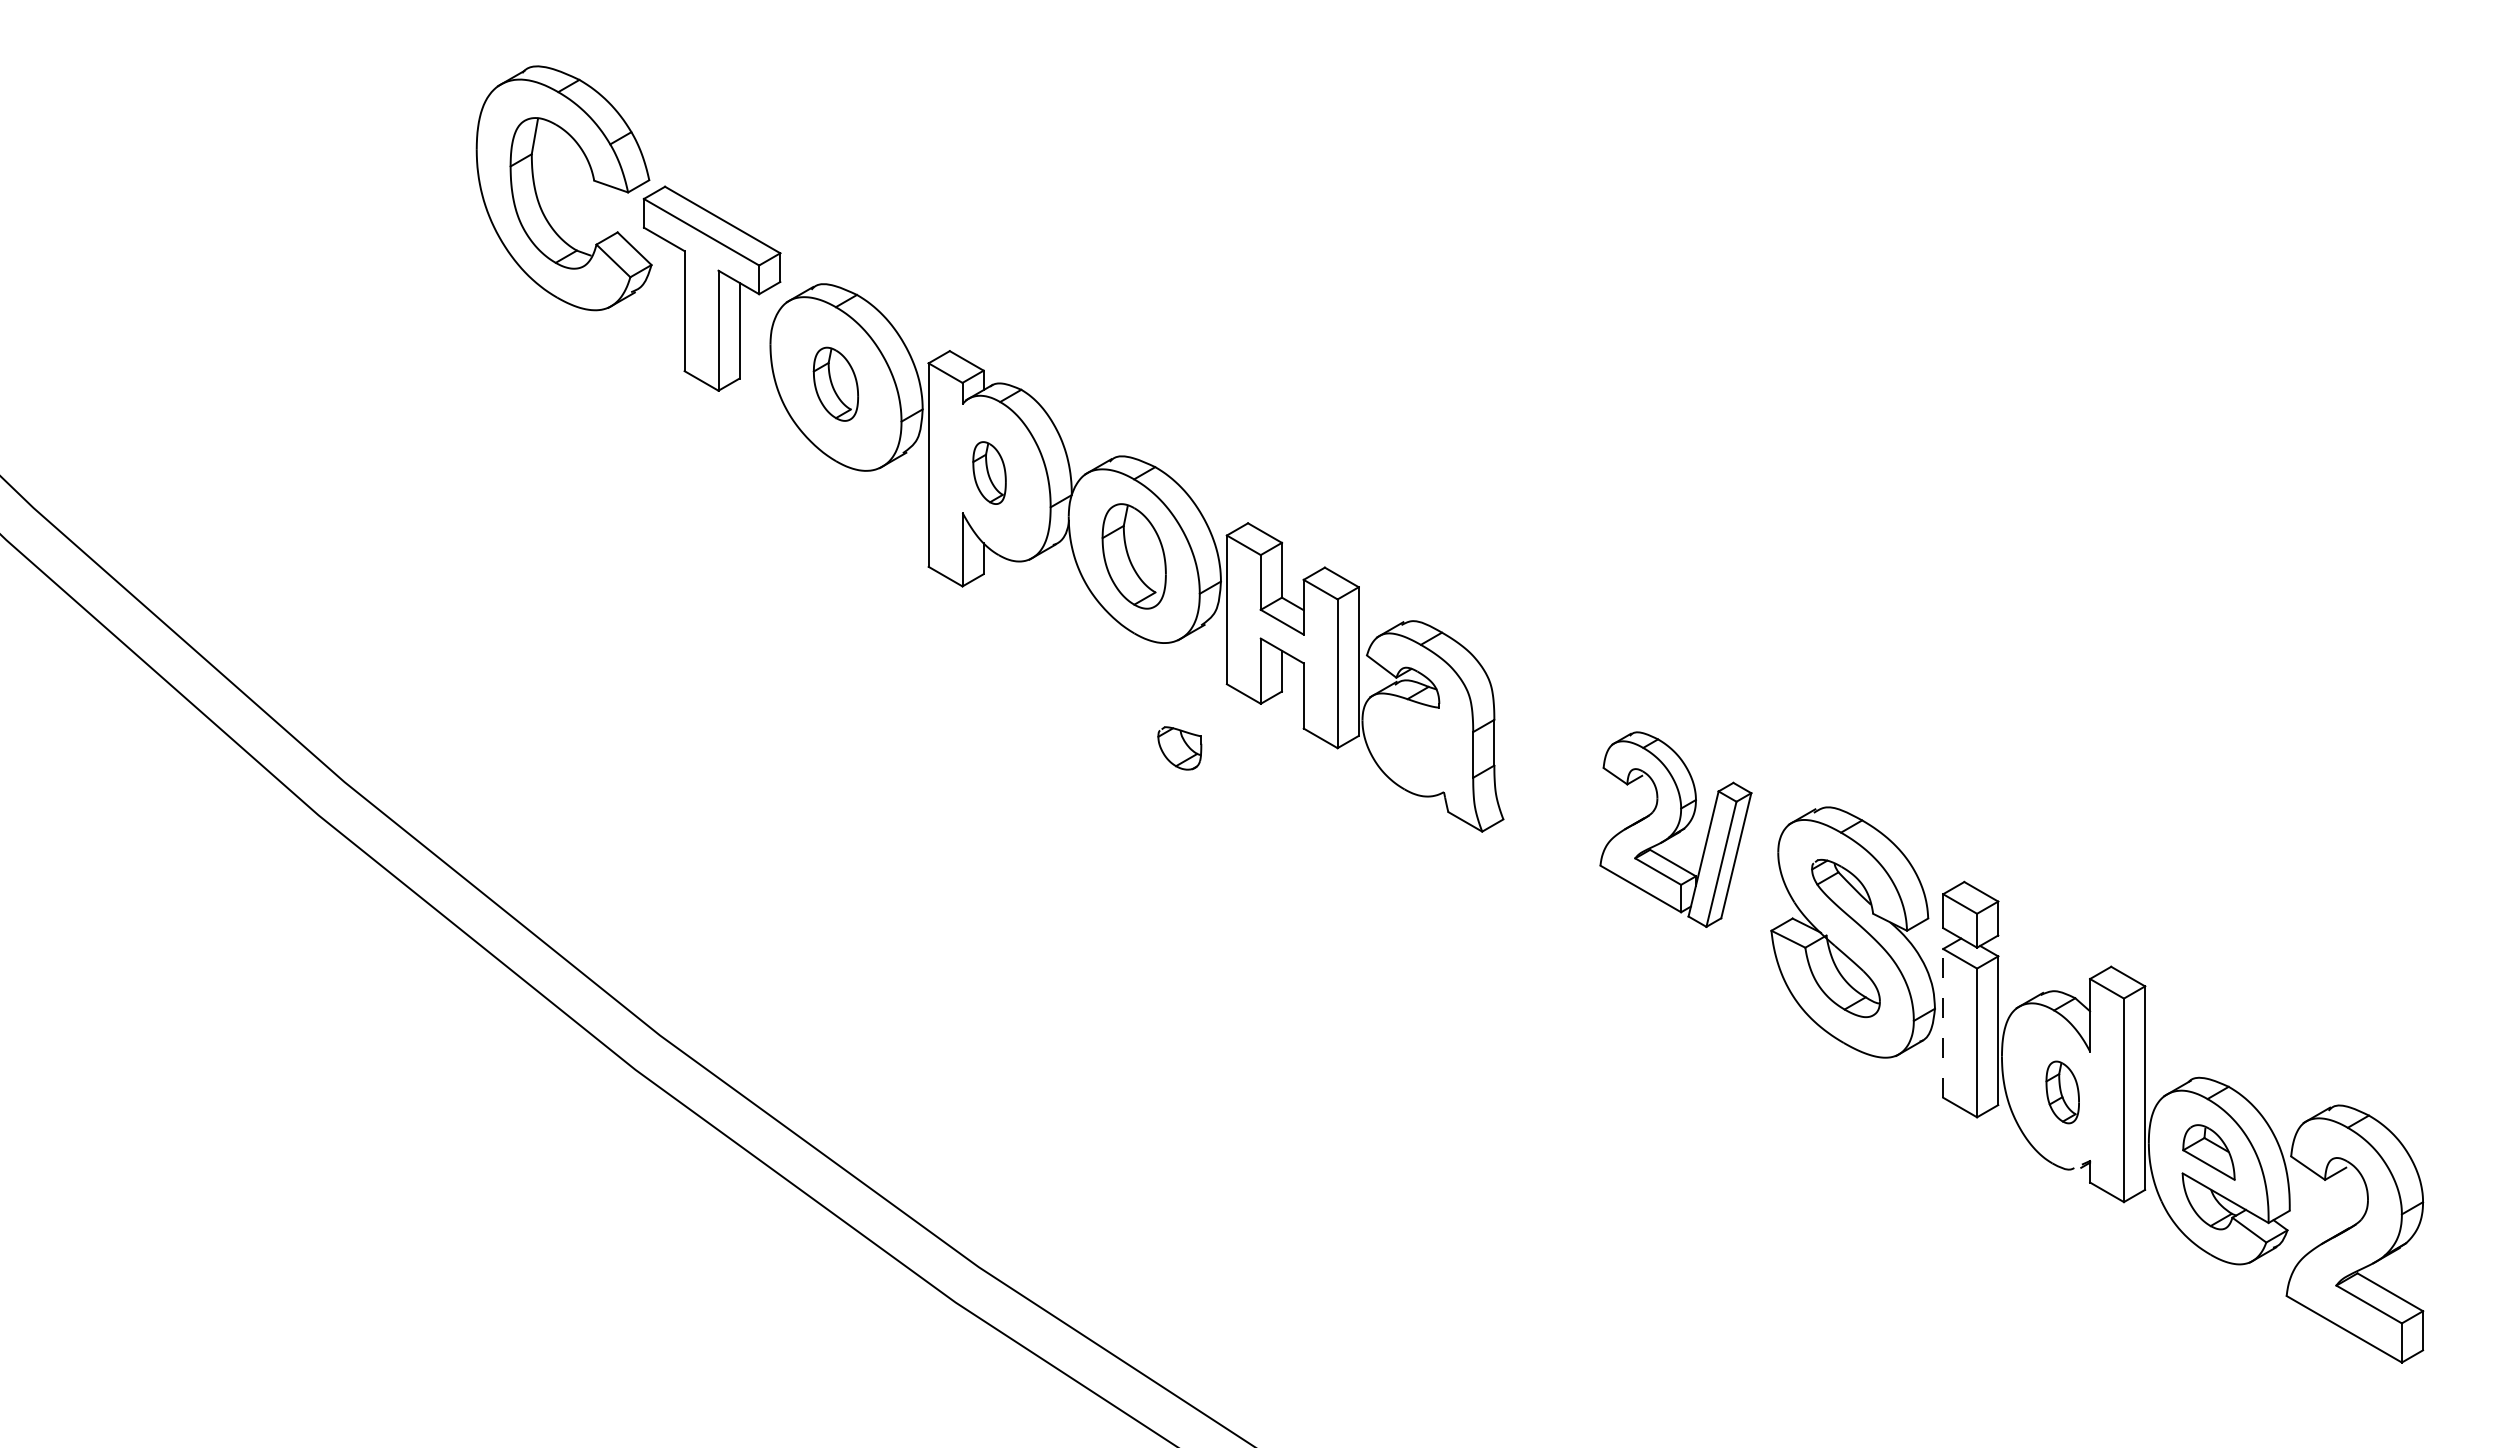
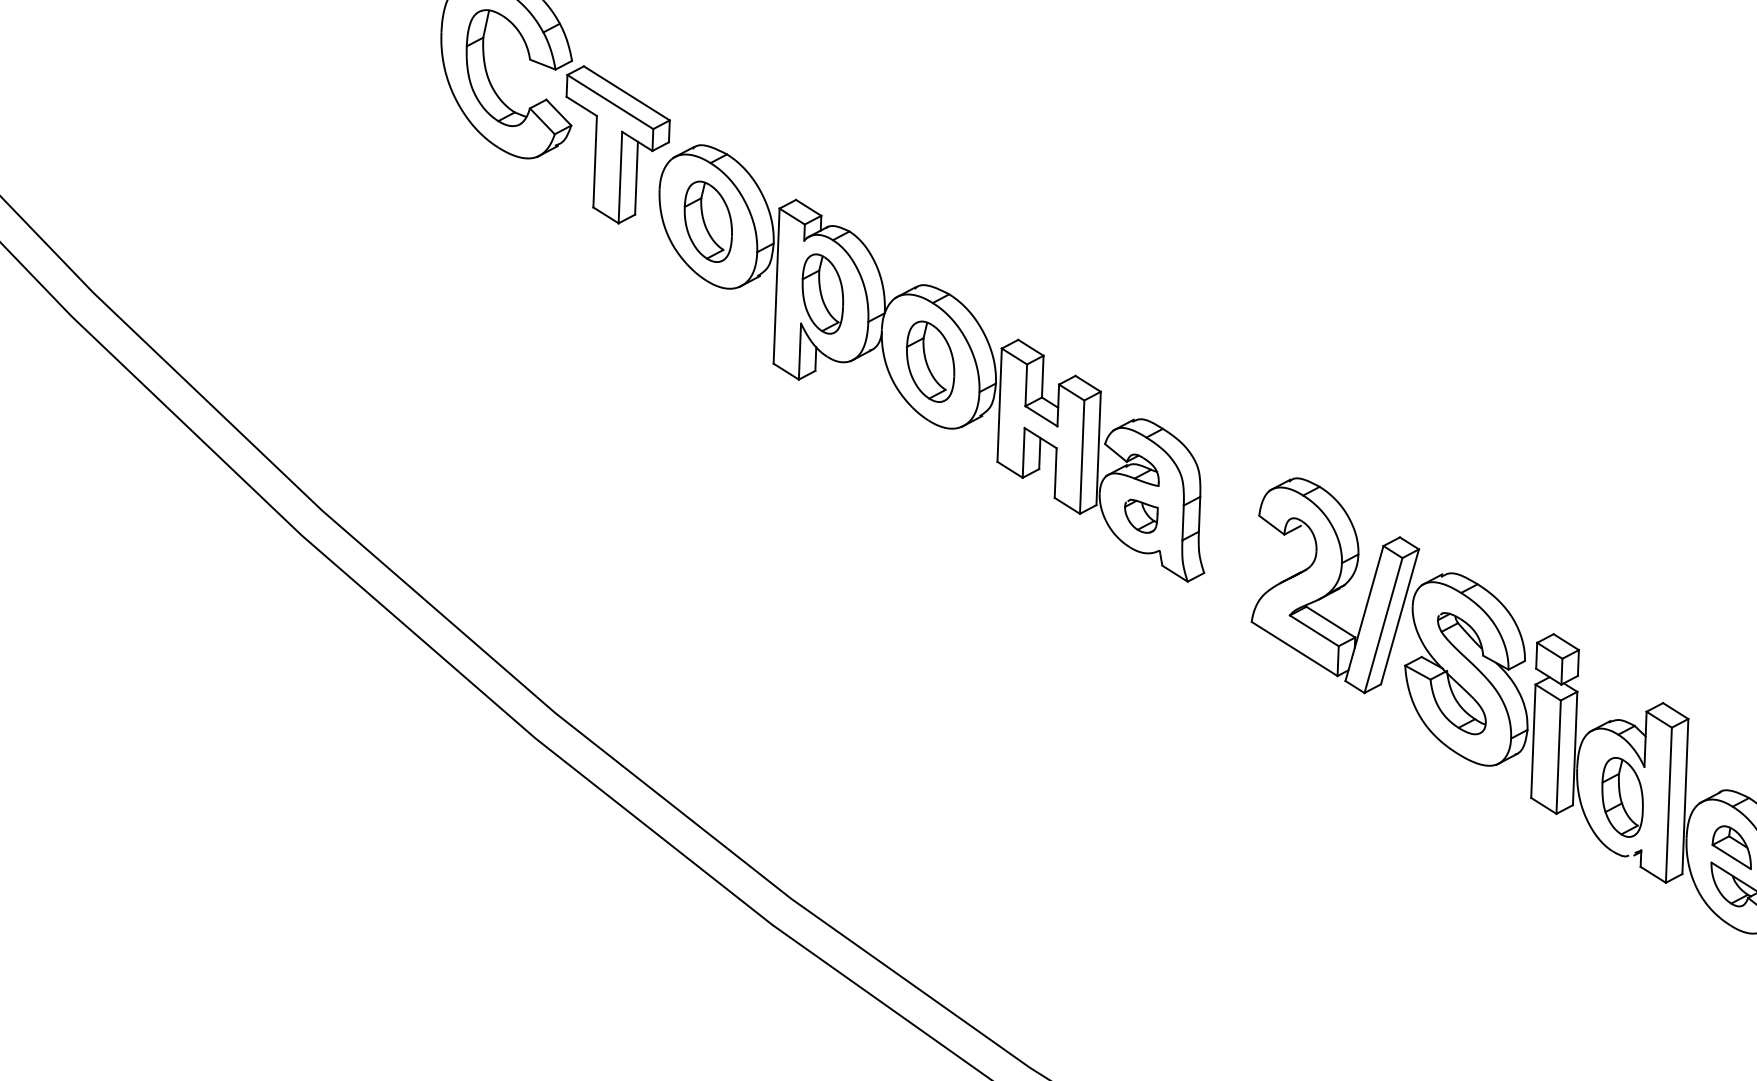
part: (835, 384) -> (707, 222), size x1.43
part: (989, 472) -> (822, 293), size x1.67
part: (1179, 748) -> (1140, 516), moved
part: (1675, 829) -> (1335, 585), size x1.43
line: (1943, 1022) -> (1533, 740), dashed -> solid
part: (2062, 1092) -> (1622, 797), size x1.67

